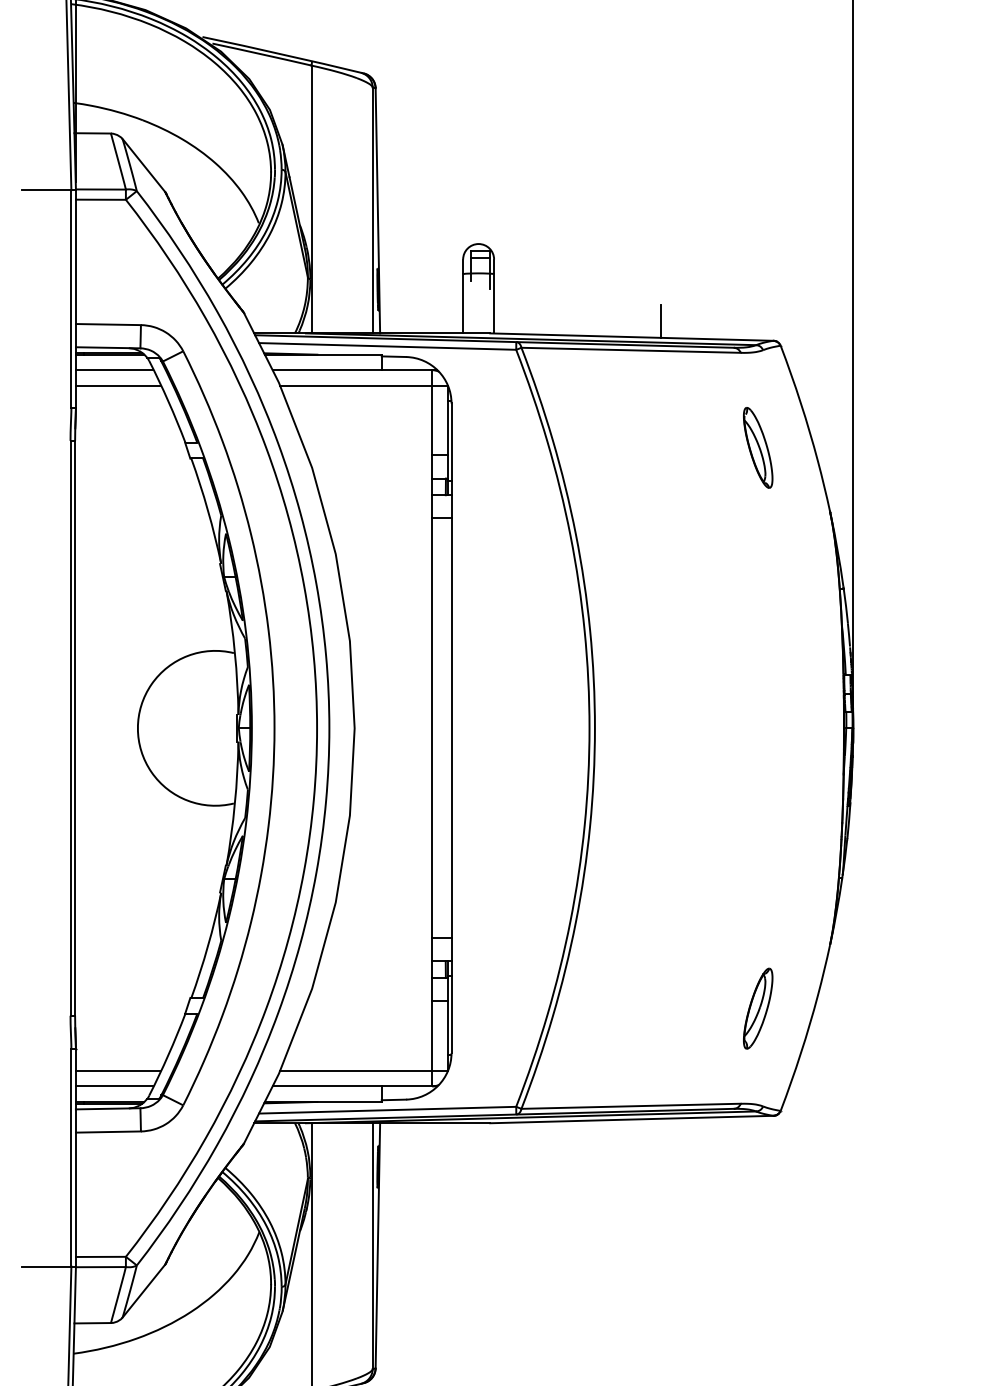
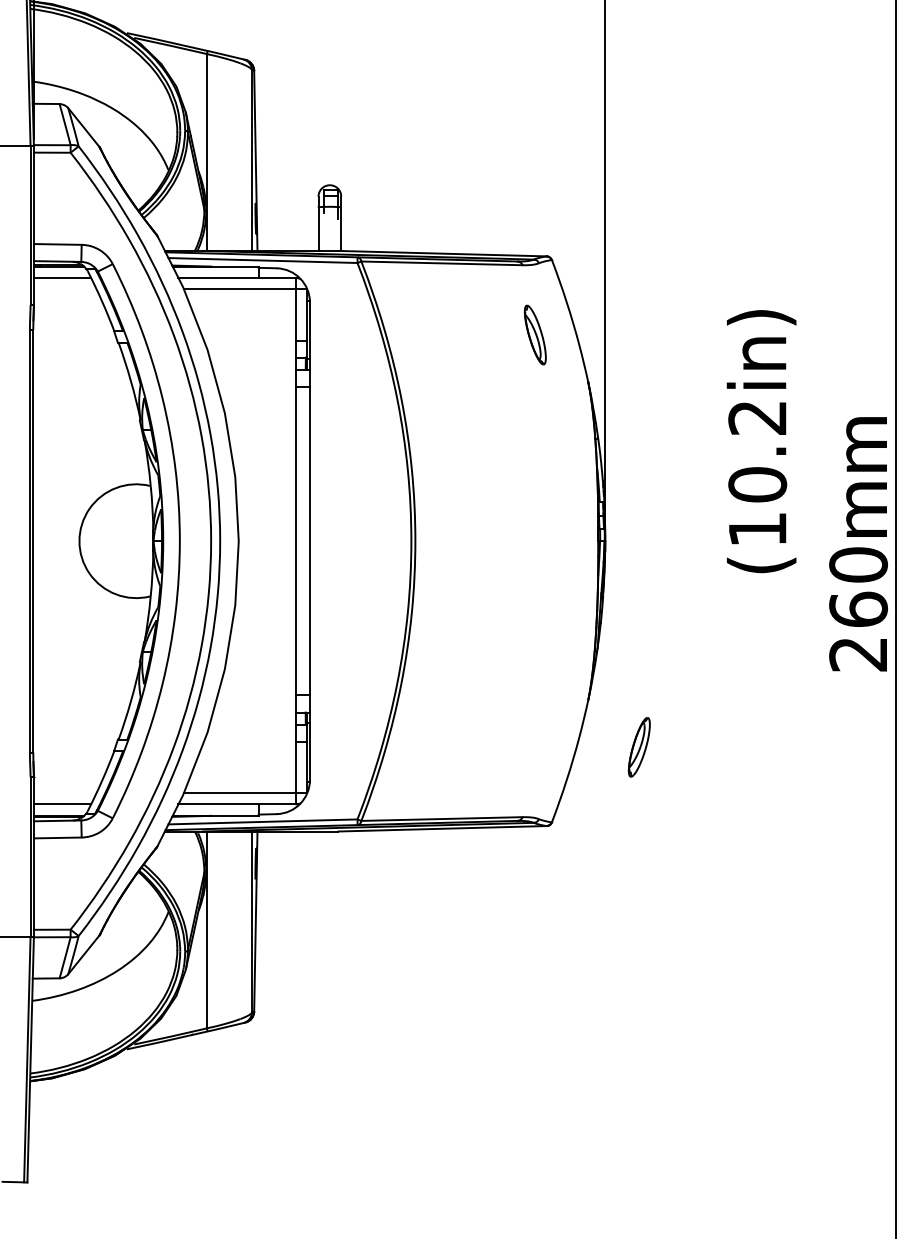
line: (660, 320) -> (463, 241), removed
line: (117, 385) -> (64, 289), removed
part: (758, 1008) -> (639, 747), moved
line: (117, 1071) -> (64, 793), removed

